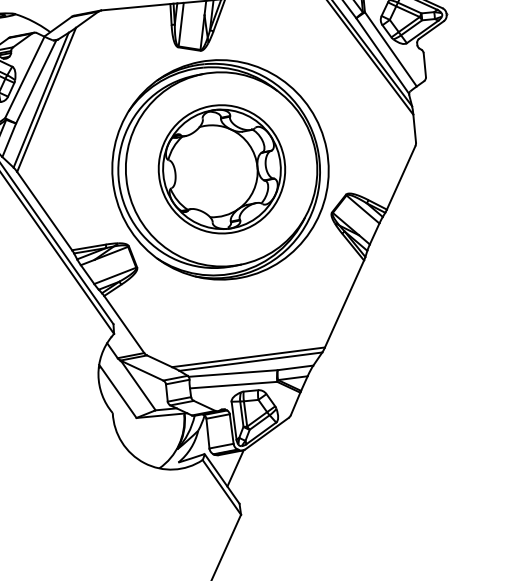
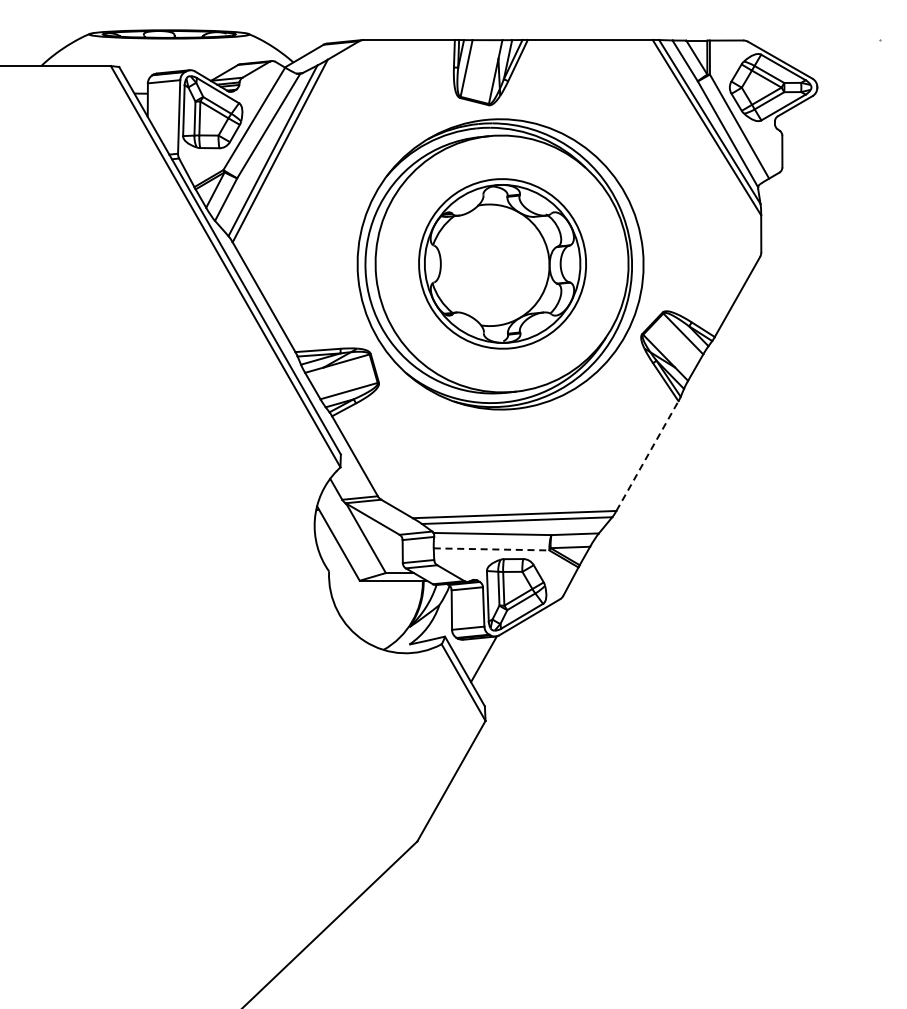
line: (344, 303) -> (647, 455), solid -> dashed
line: (233, 385) -> (491, 549), solid -> dashed

